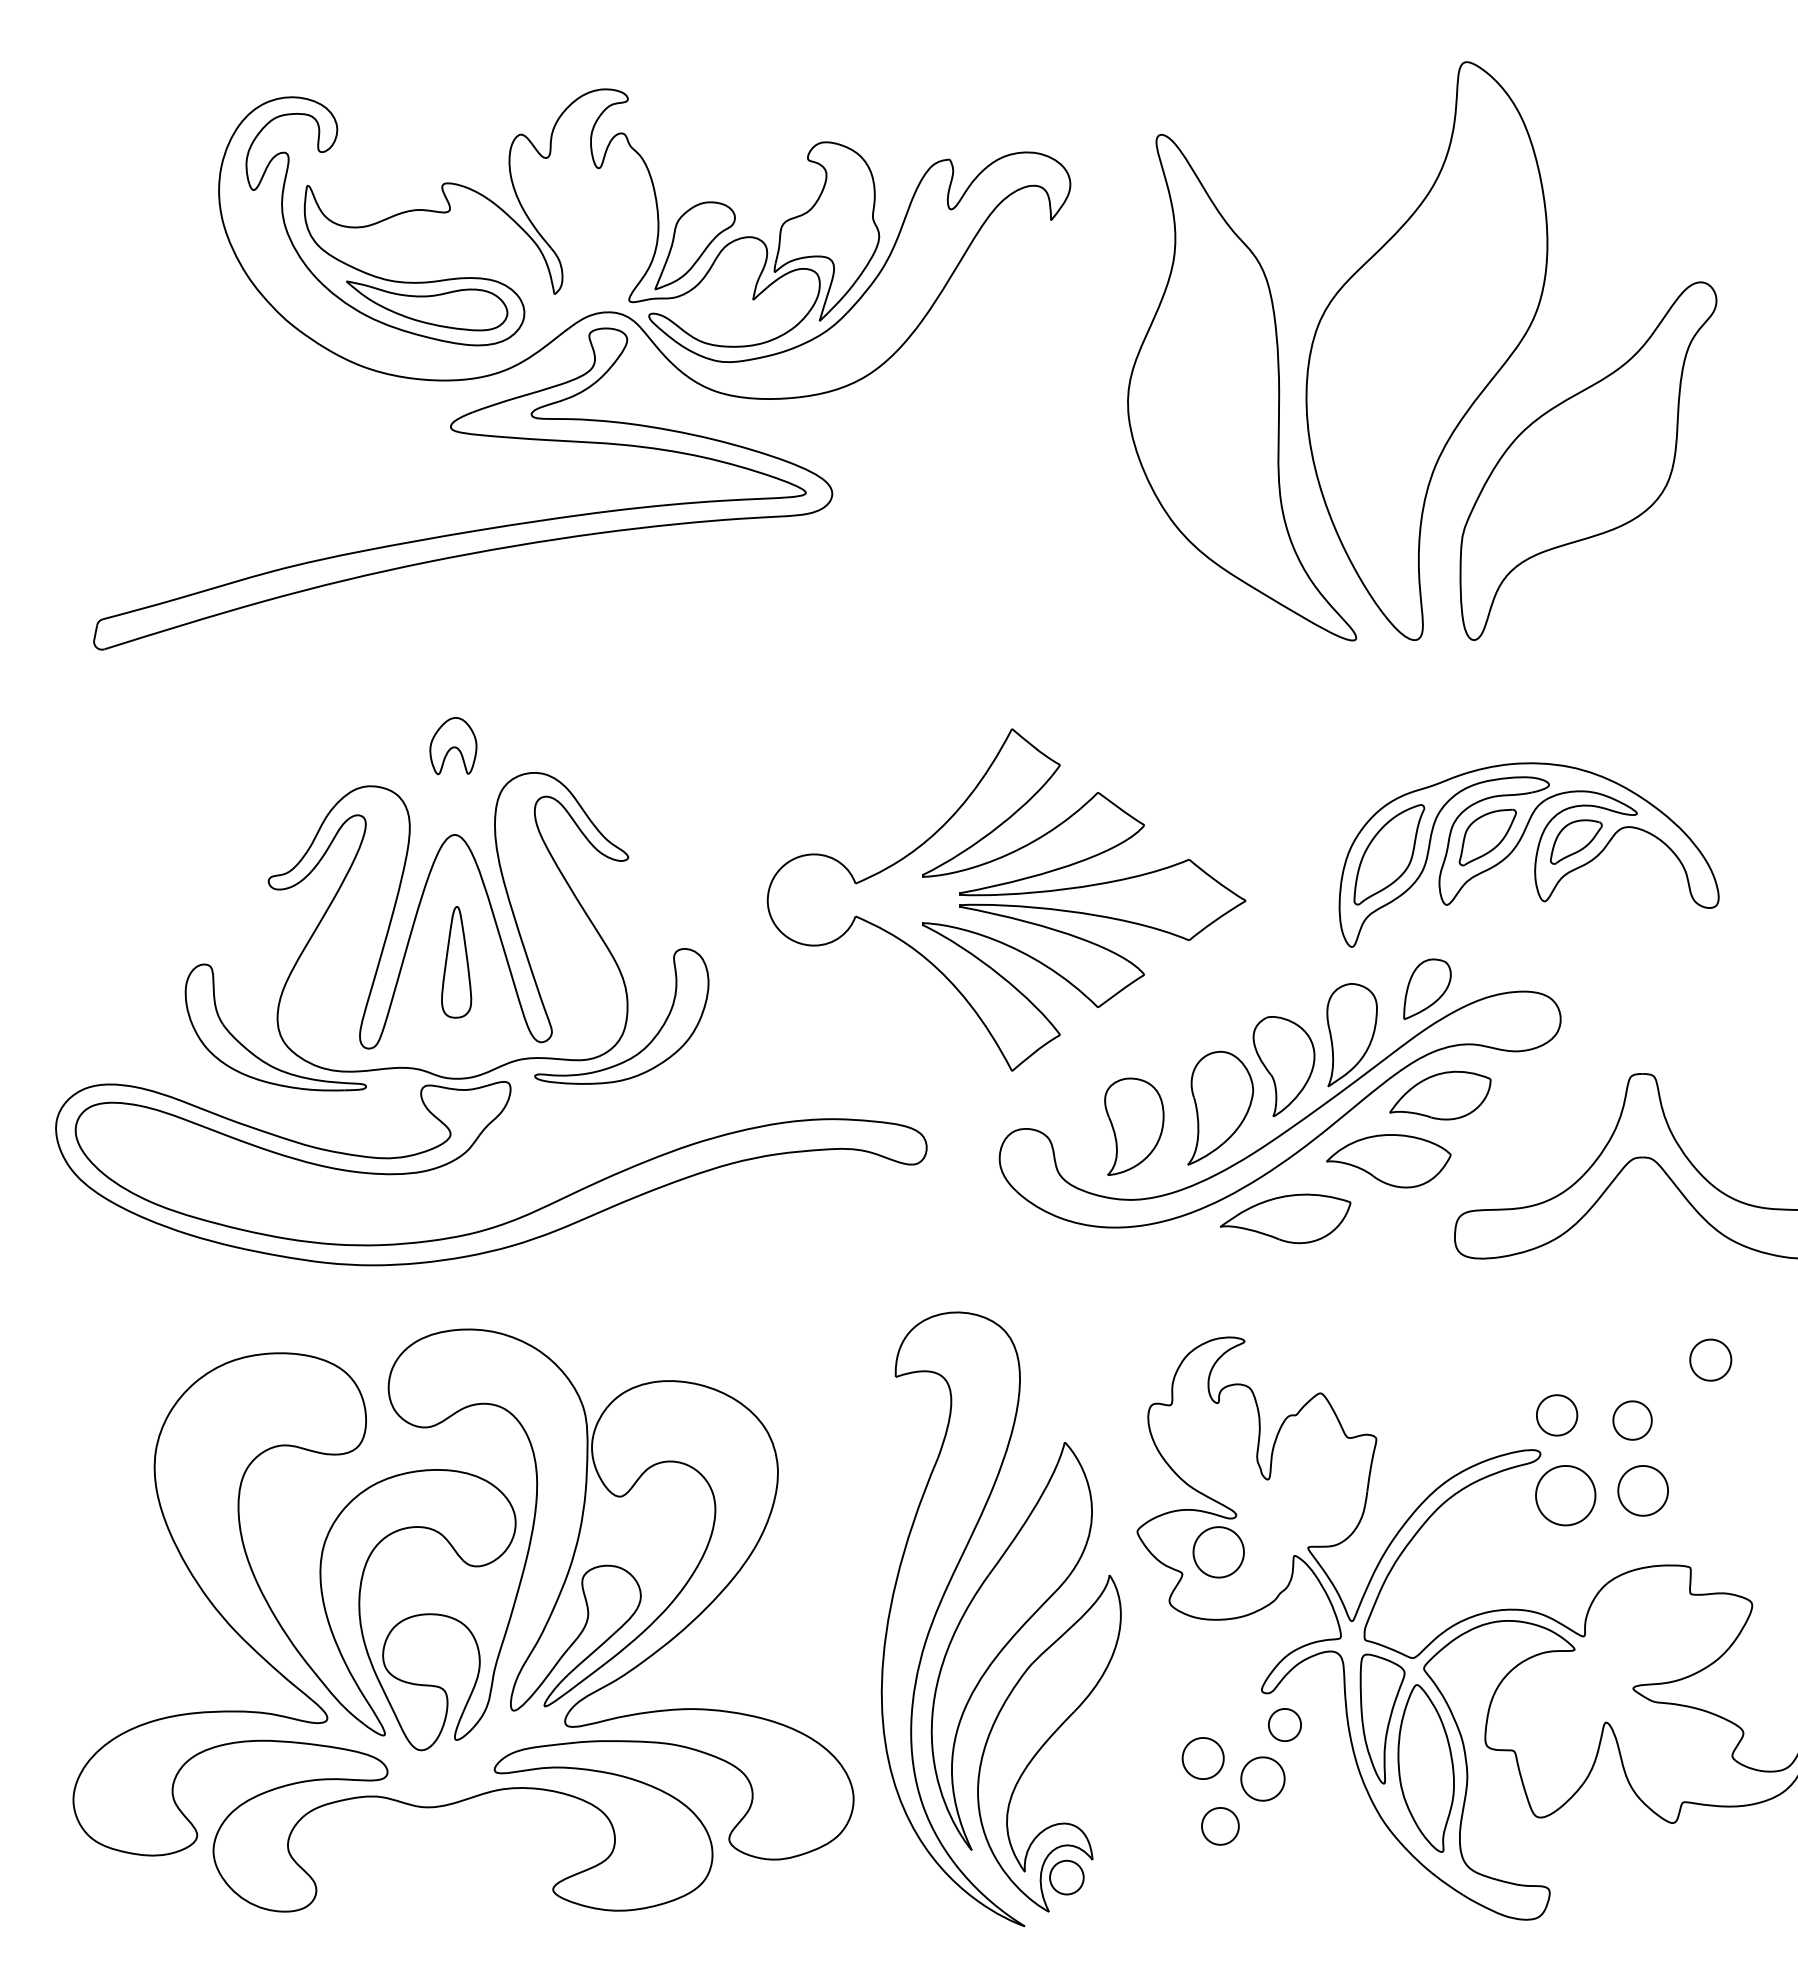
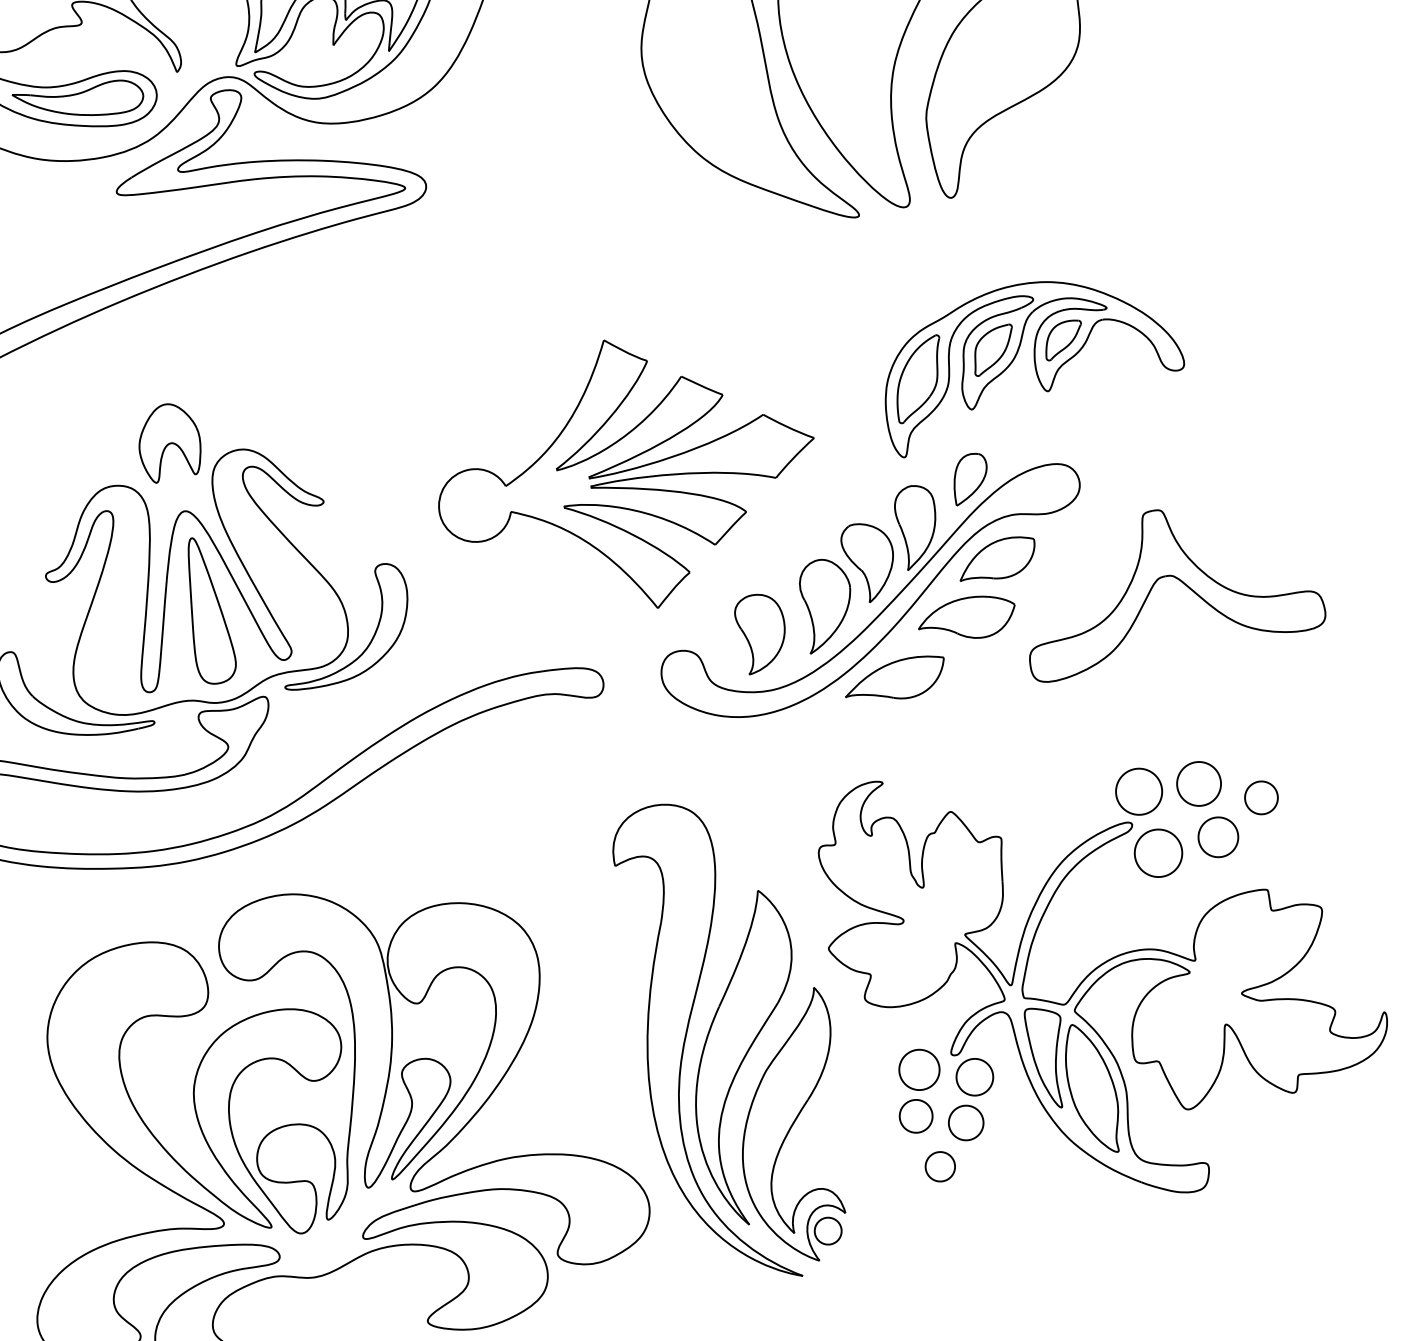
part: (453, 745) -> (169, 441), size x1.67
part: (456, 962) -> (205, 610), size x1.67
part: (1710, 1359) -> (1261, 797), moved
part: (1556, 1415) -> (1138, 791), size x1.43
part: (1632, 1420) -> (1198, 783), size x1.43
part: (1218, 1552) -> (919, 1070), moved
part: (1284, 1724) -> (974, 1076), size x1.43

